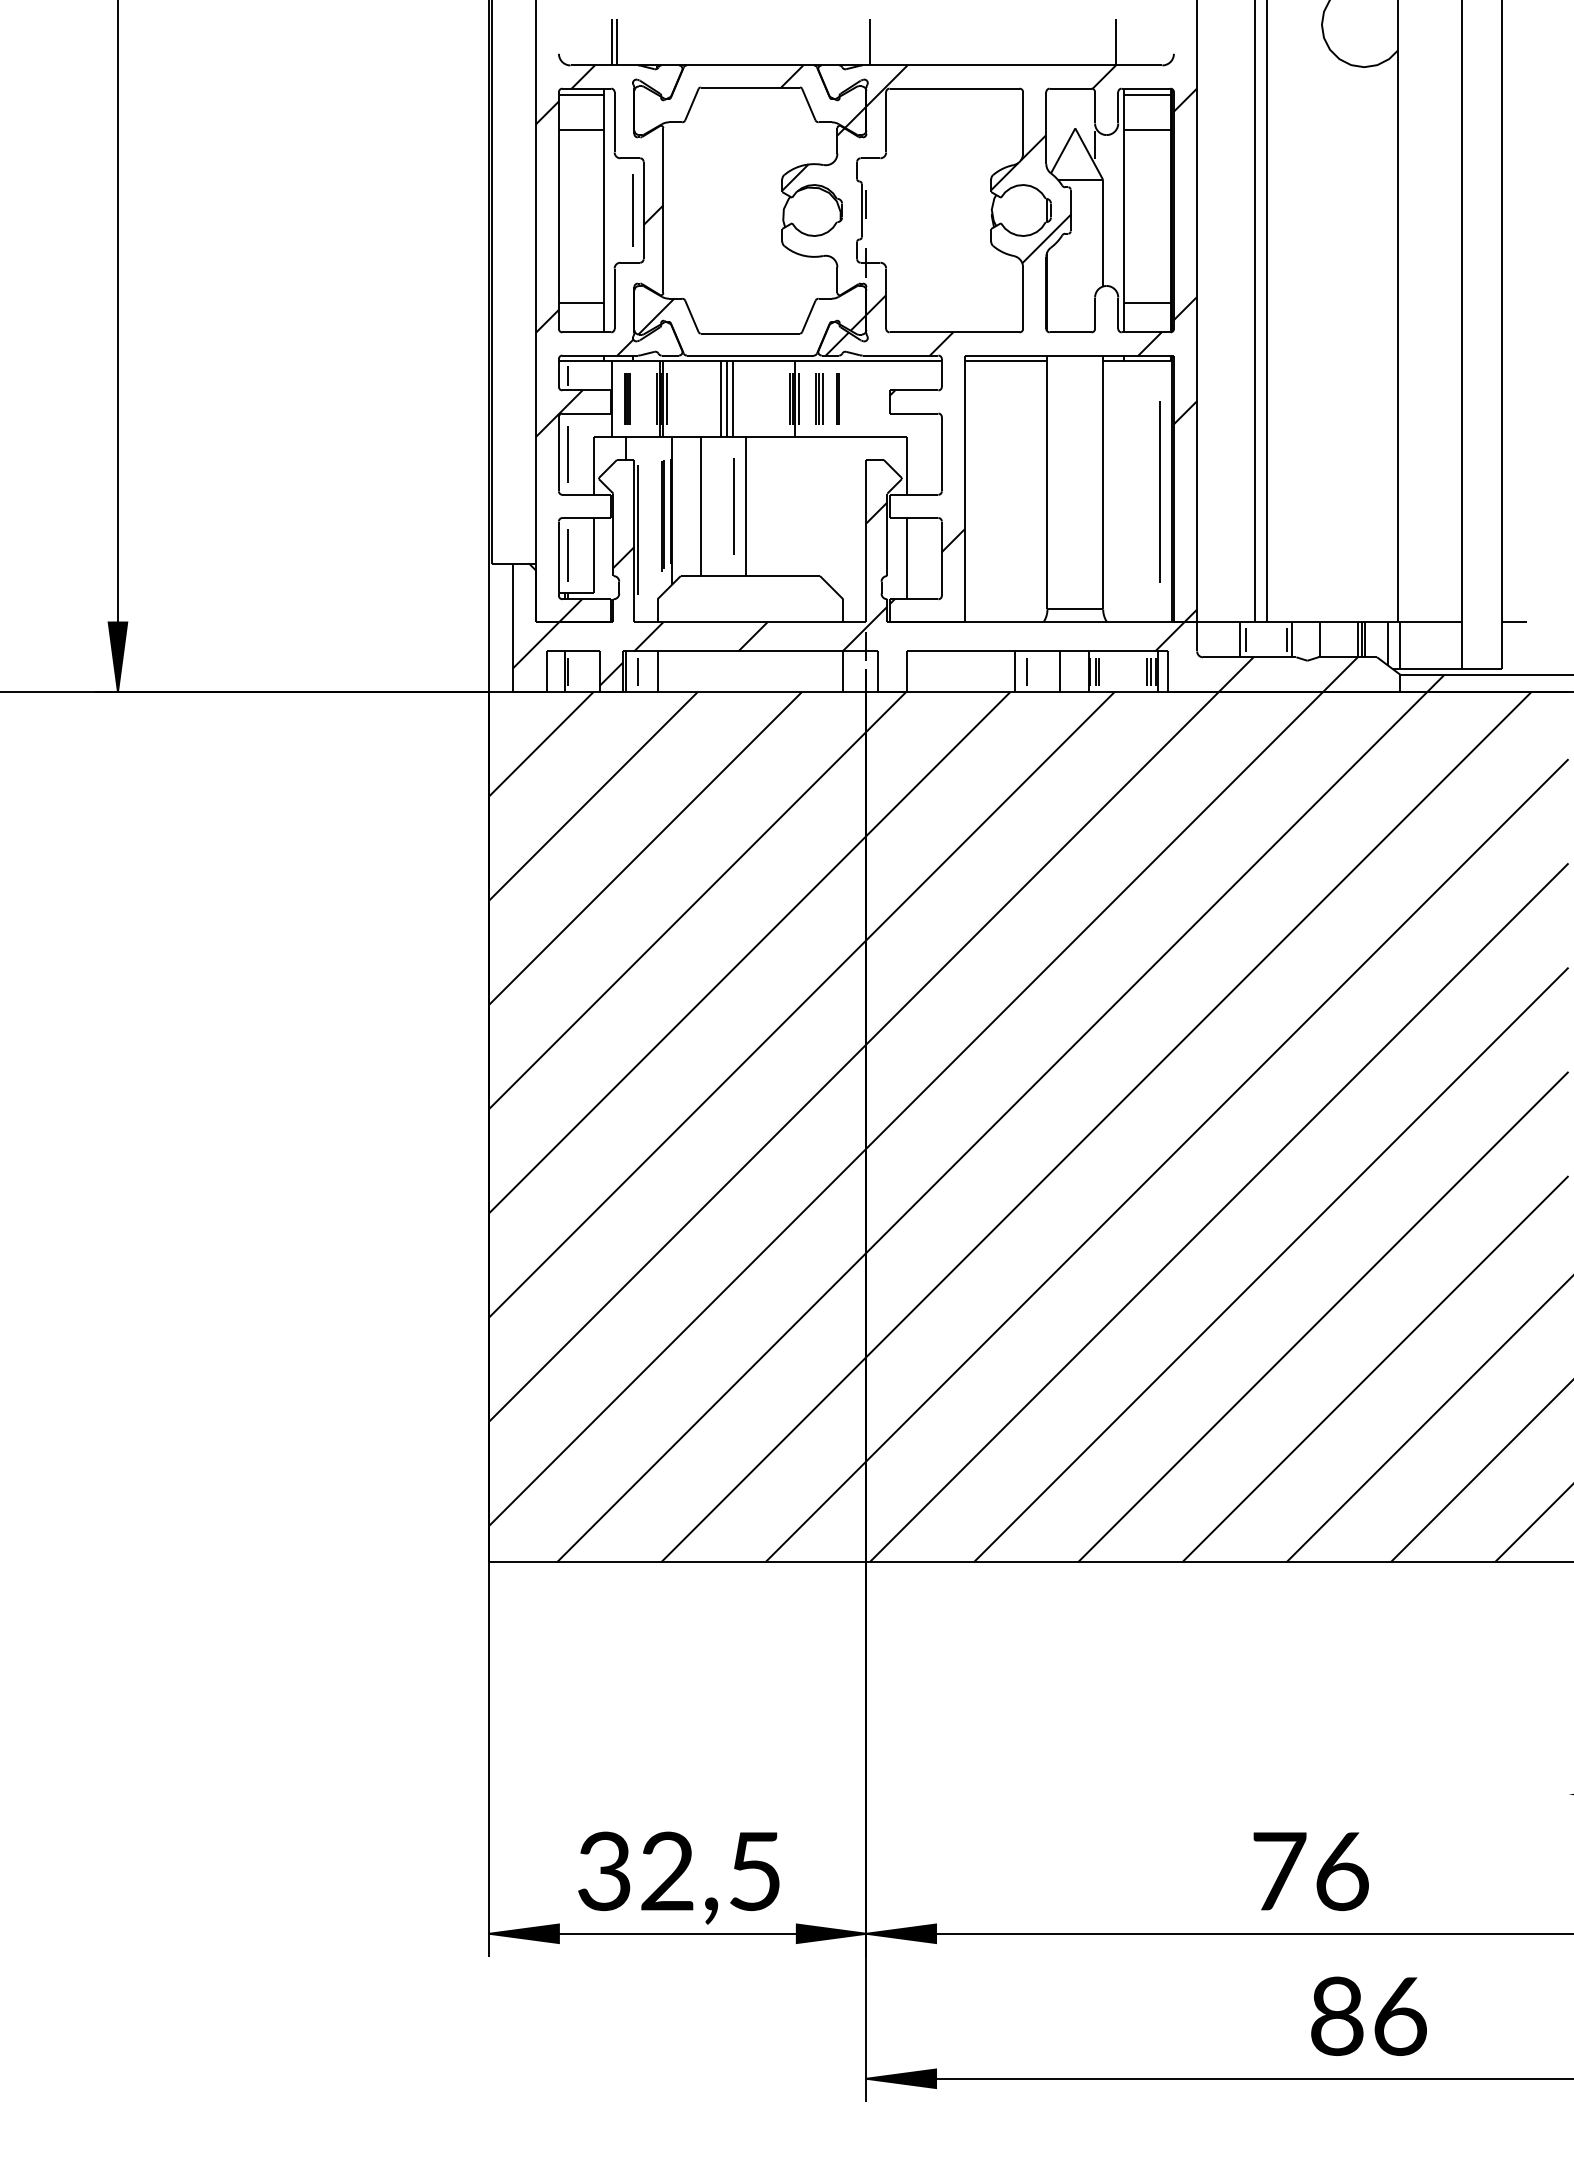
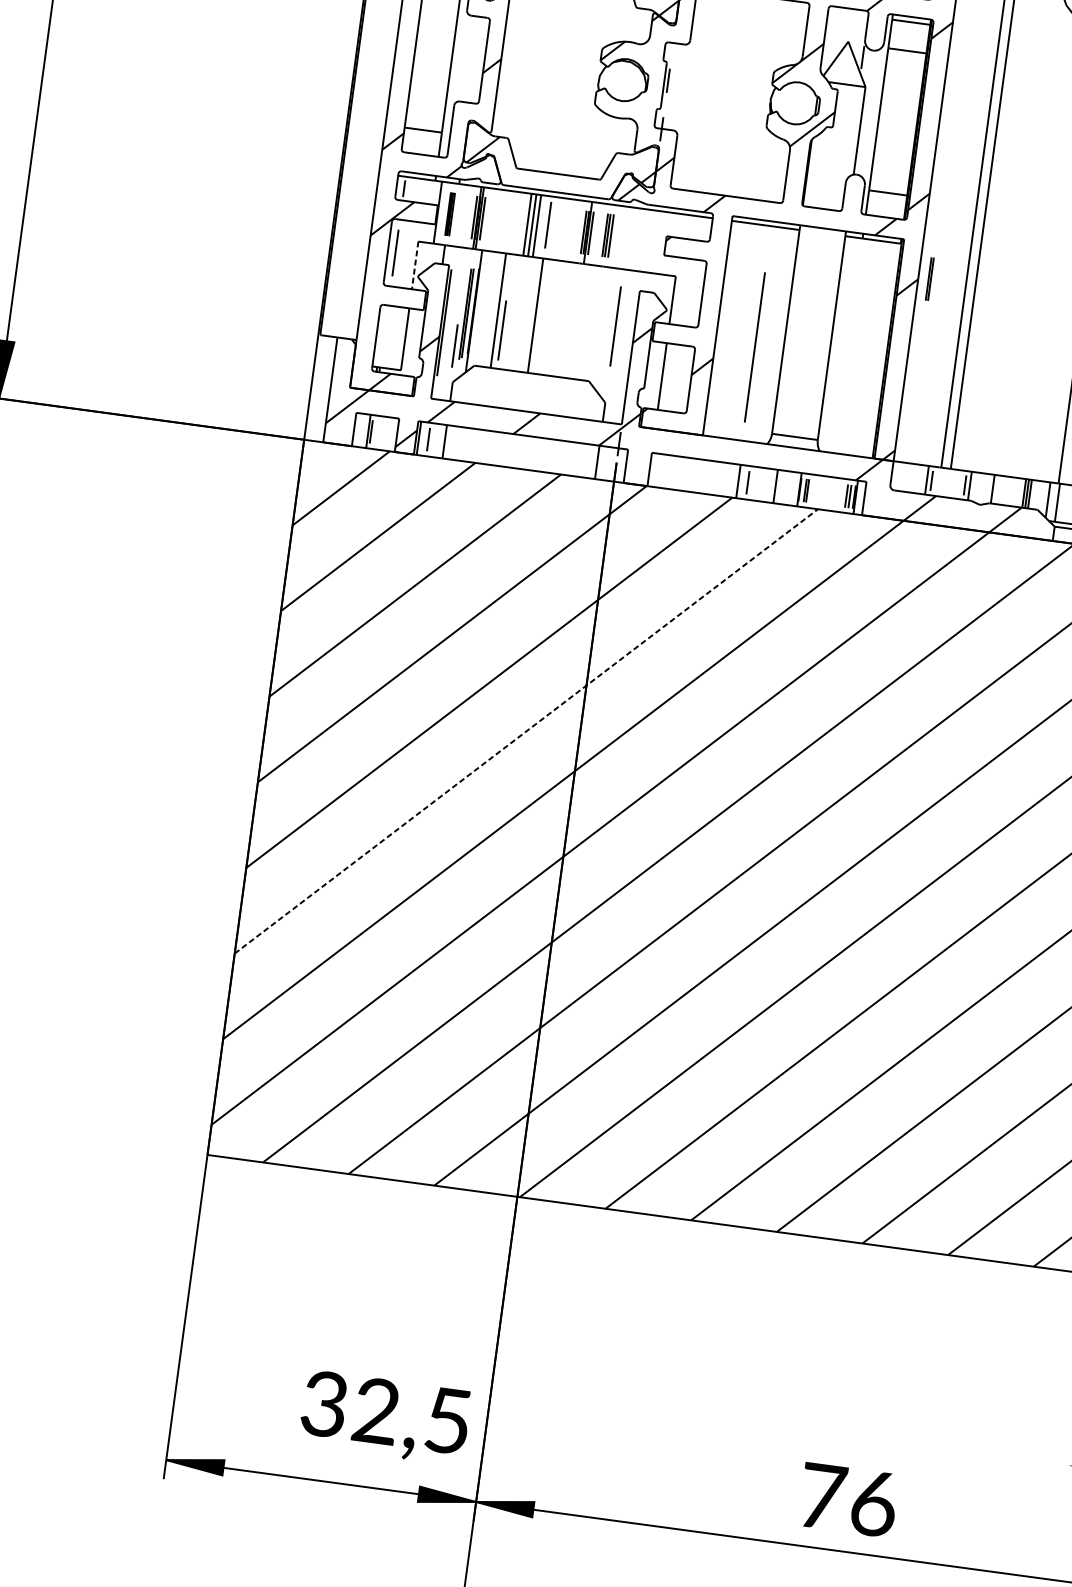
line: (632, 210) -> (501, 330), moved
line: (745, 396) -> (547, 225), added
line: (837, 398) -> (929, 278), moved
line: (593, 466) -> (414, 265), solid -> dashed
line: (1159, 491) -> (754, 347), moved
line: (733, 506) -> (615, 326), moved
line: (567, 555) -> (454, 345), moved
line: (802, 1004) -> (526, 731), solid -> dashed
text: (678, 1877) -> (384, 1417), moved

